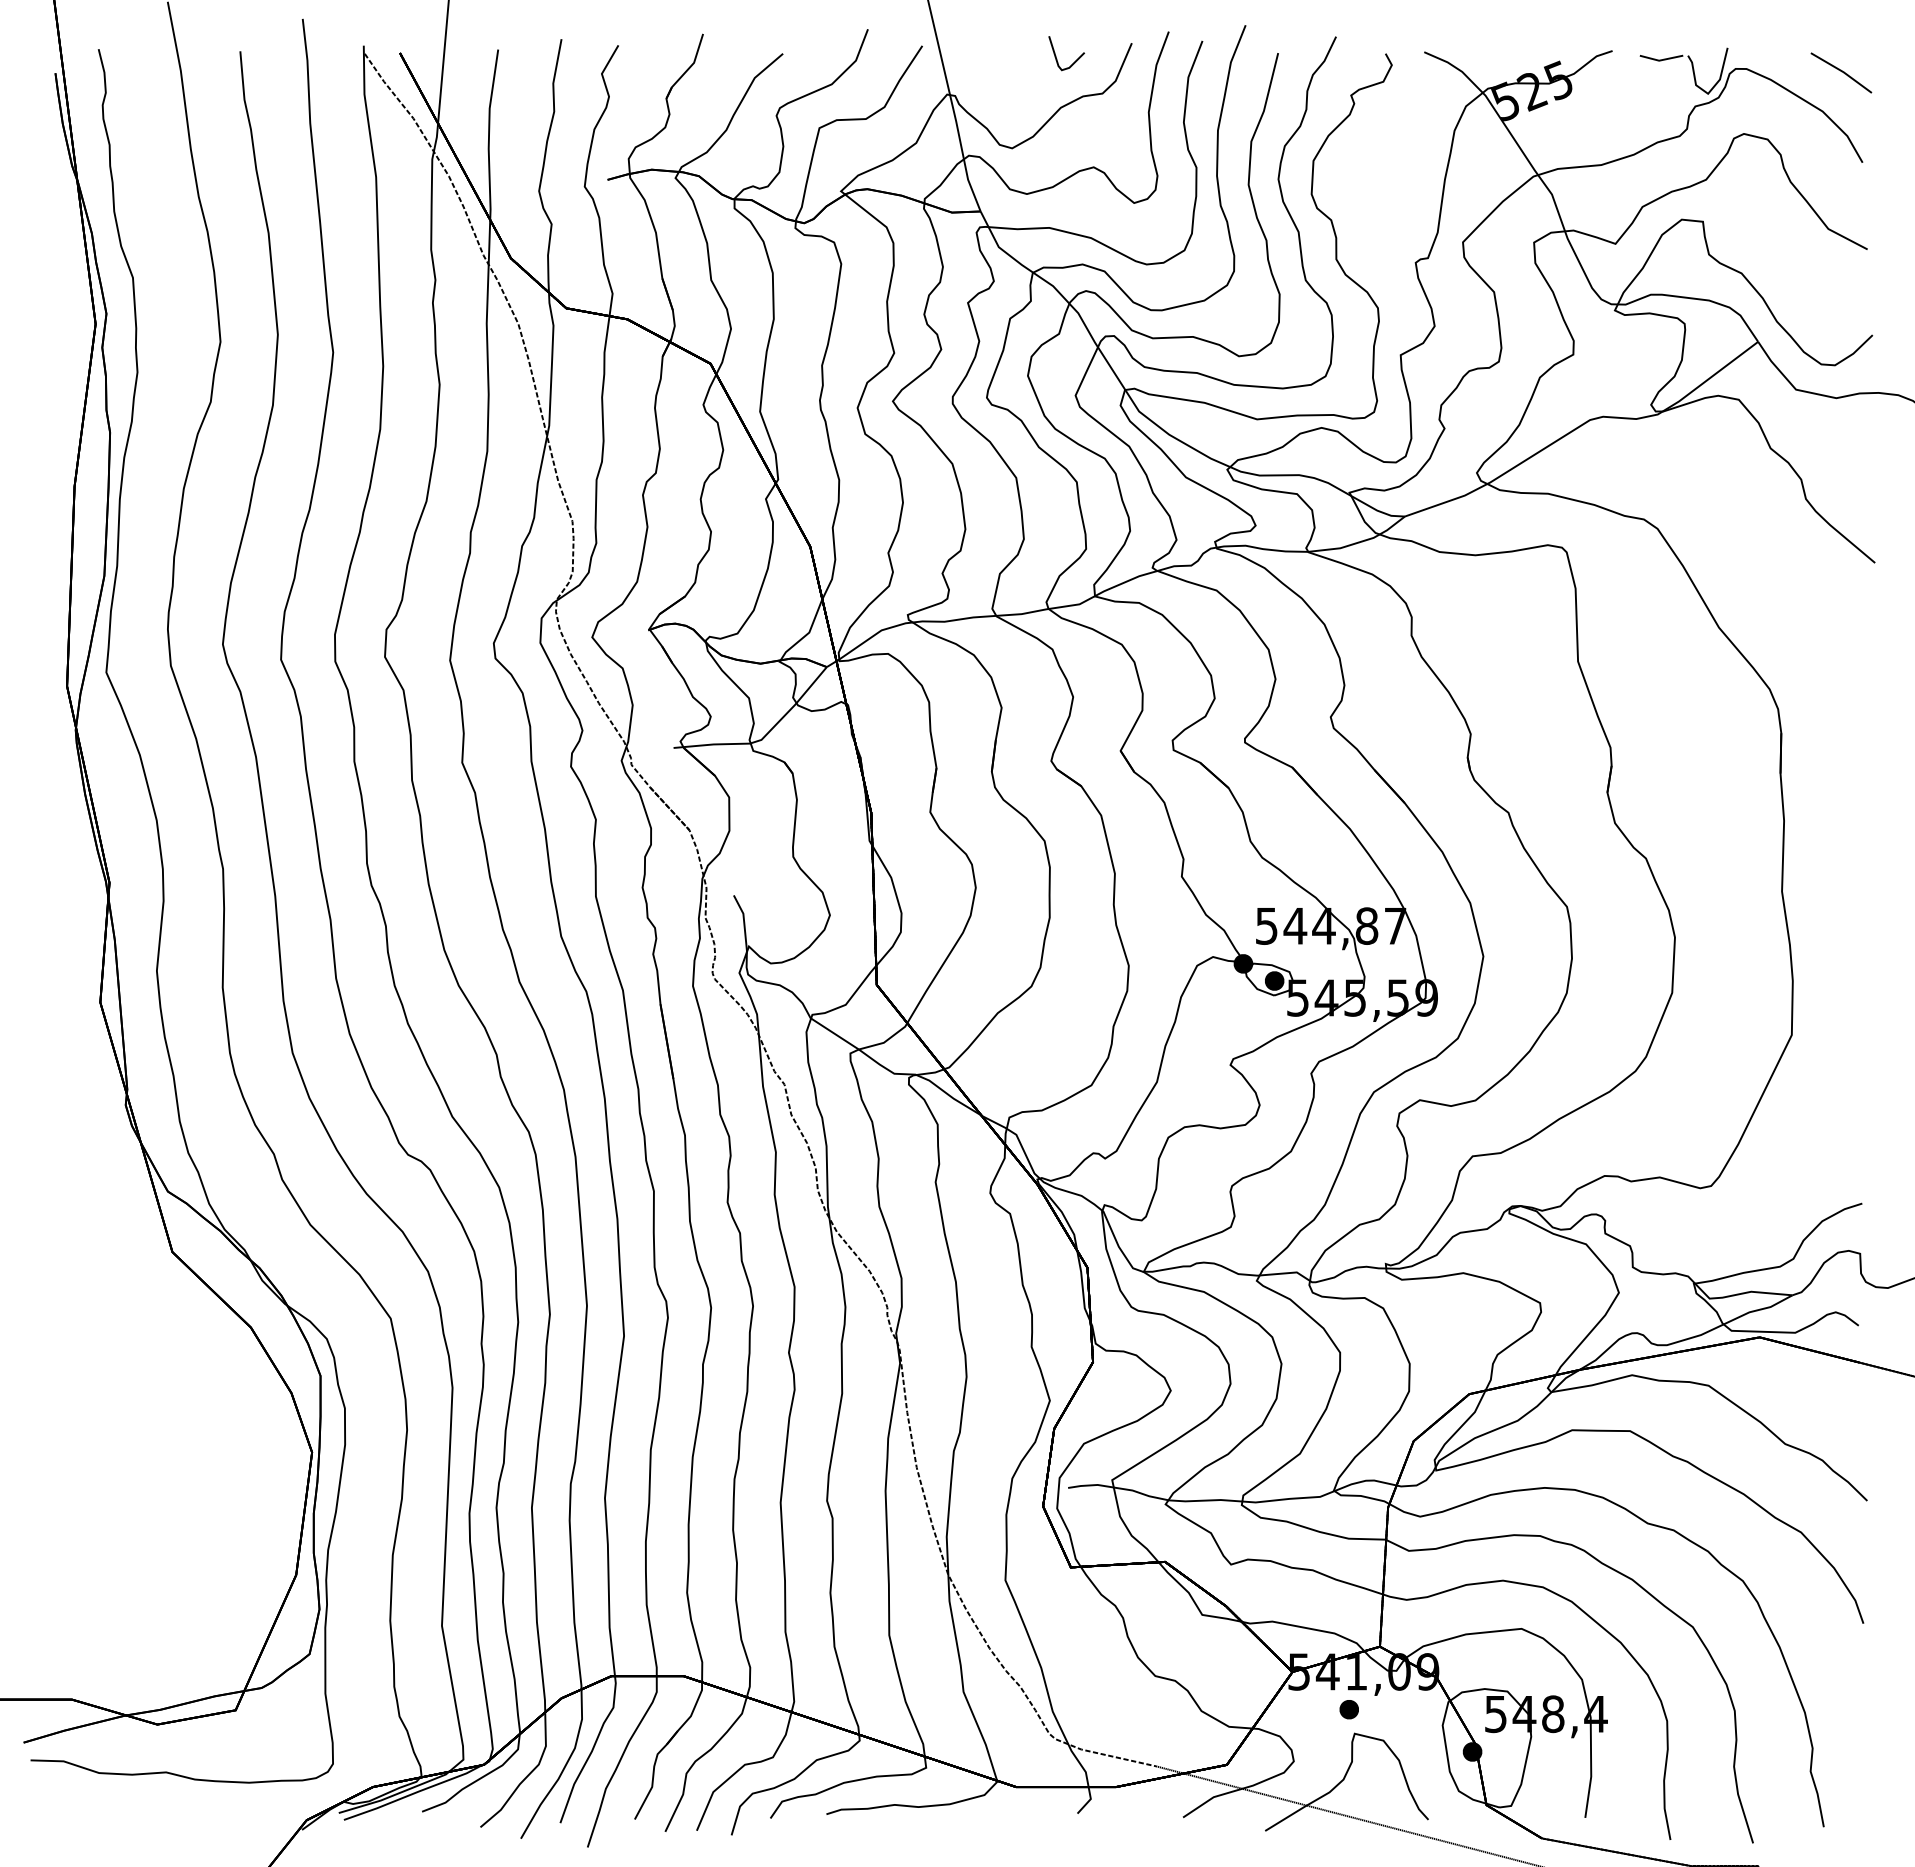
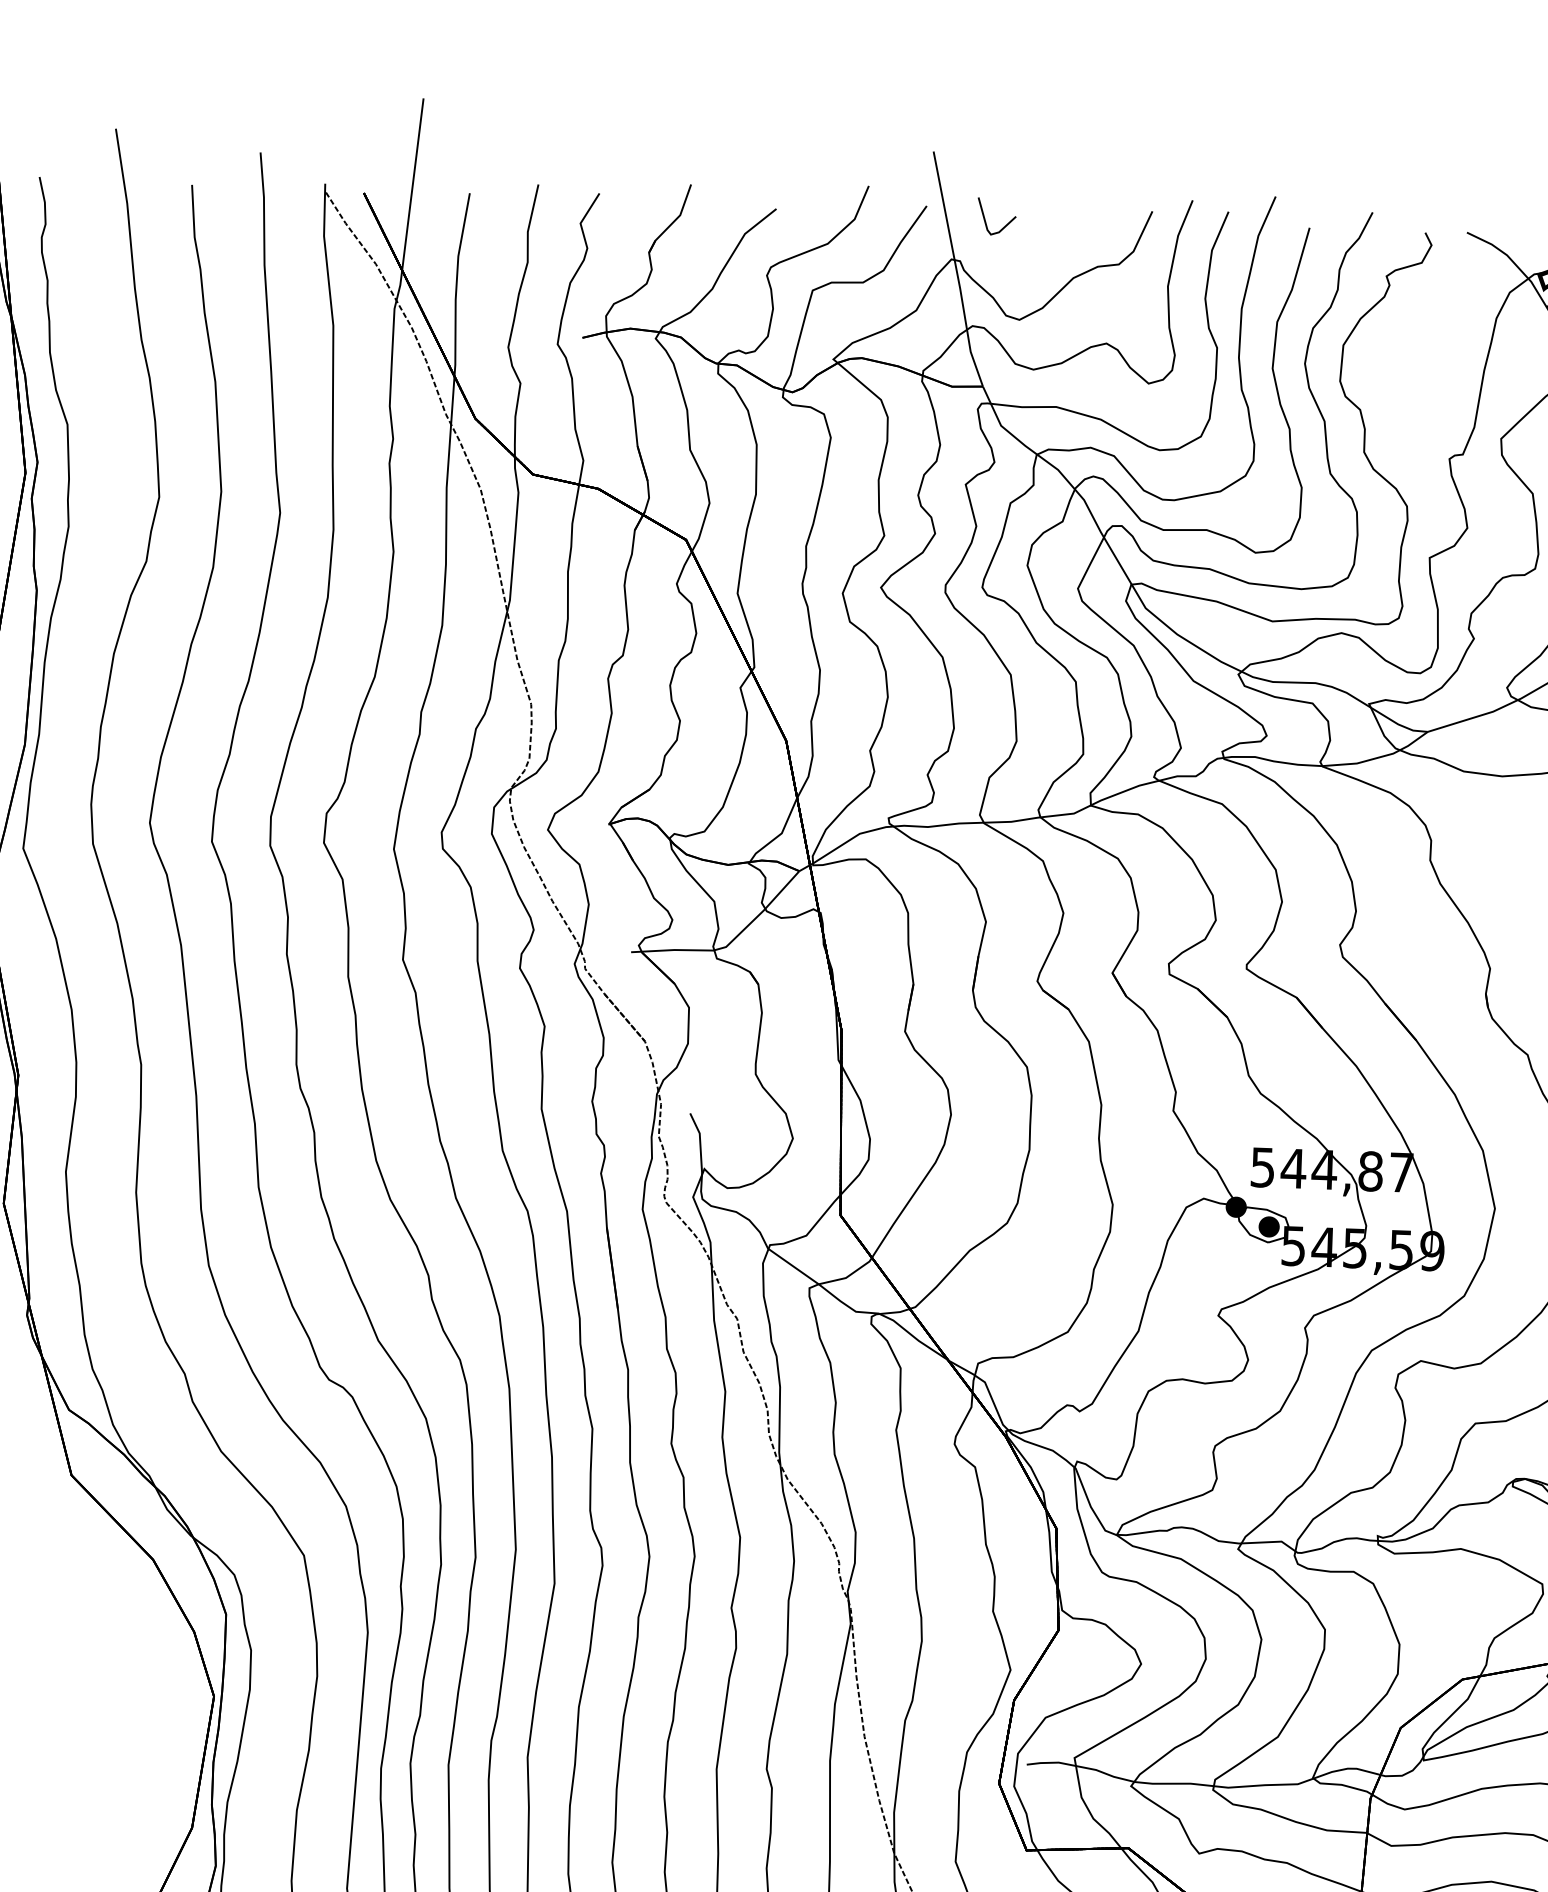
line: (1056, 55) -> (985, 218), moved

